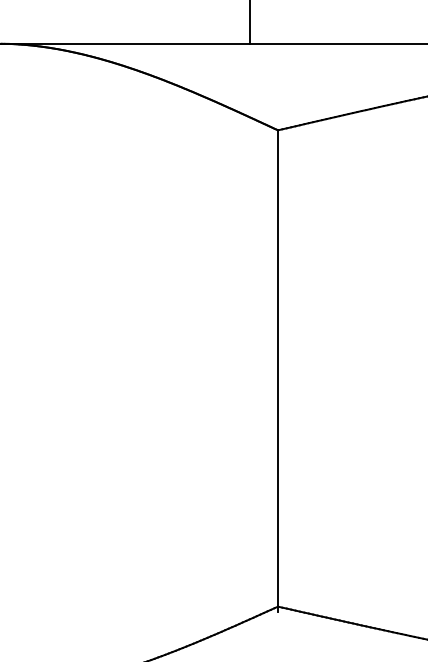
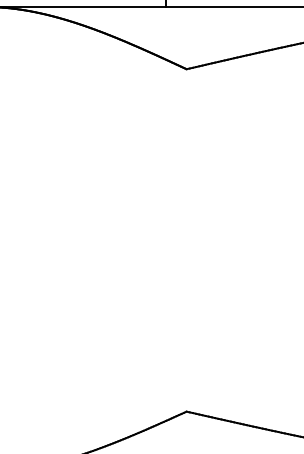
line: (278, 371) -> (186, 242), removed

